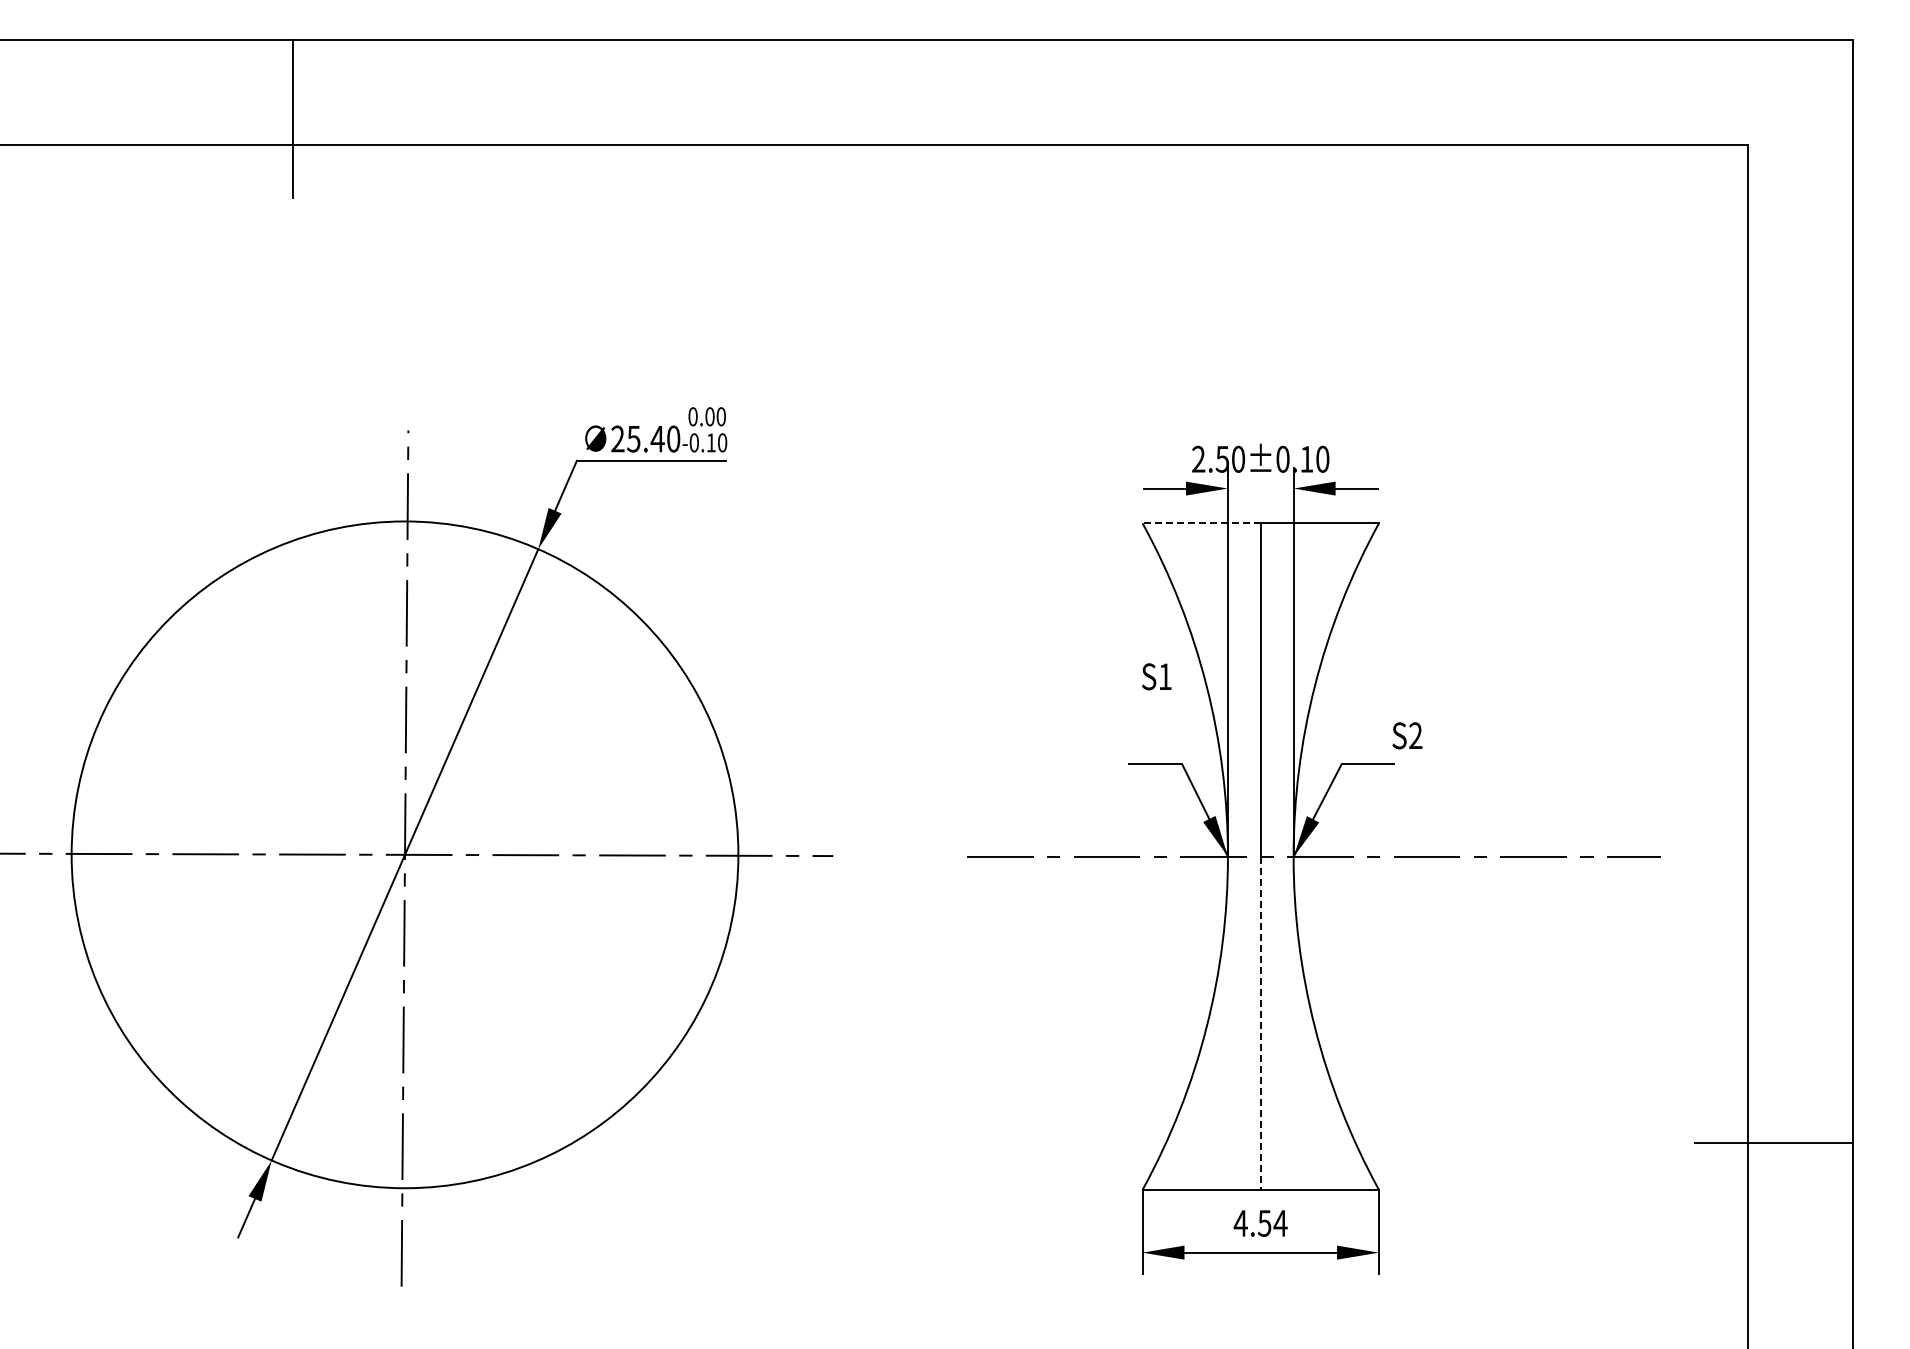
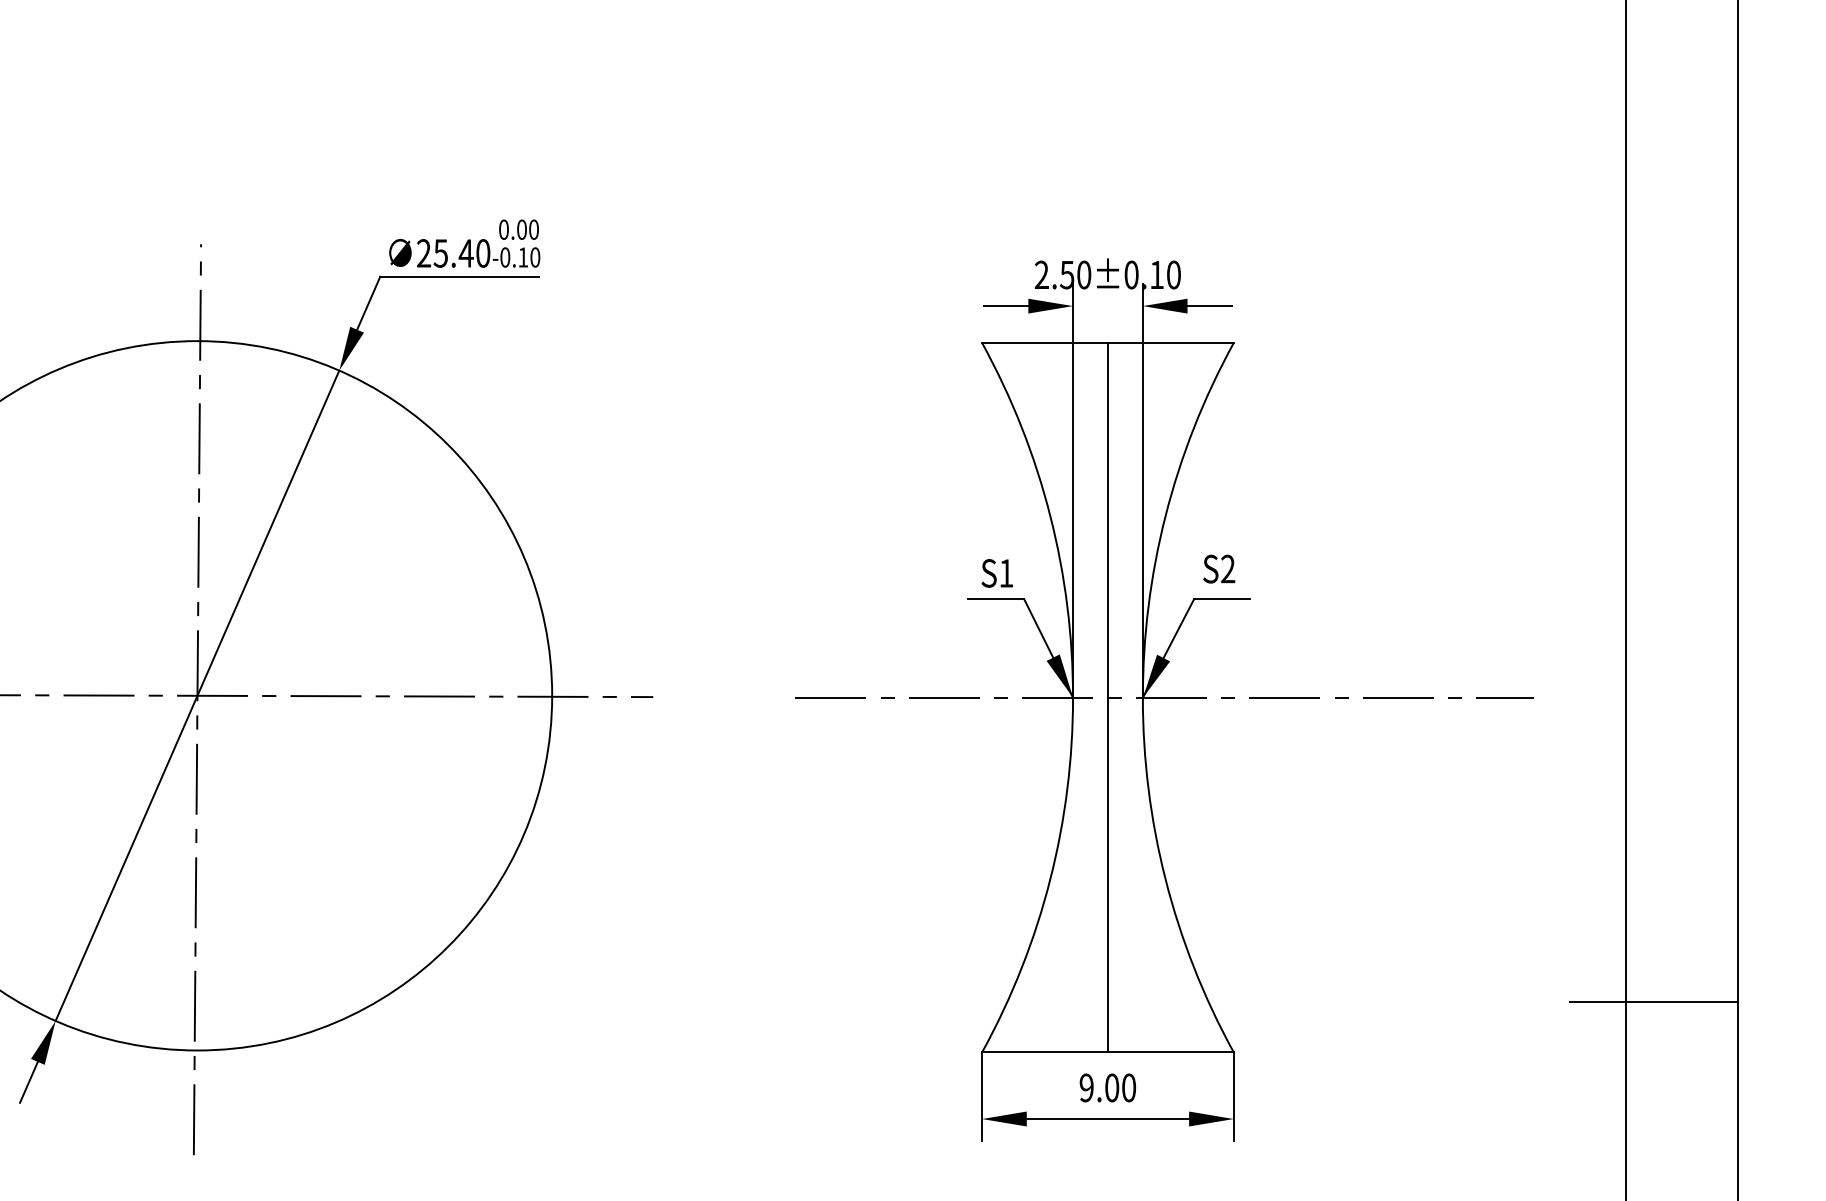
line: (1201, 523) -> (1044, 343), dashed -> solid
text: (1156, 676) -> (996, 573), moved
text: (1407, 735) -> (1219, 568), moved
line: (1260, 1023) -> (1107, 875), dashed -> solid
text: (1260, 1222) -> (1107, 1086), 4.54 -> 9.00

